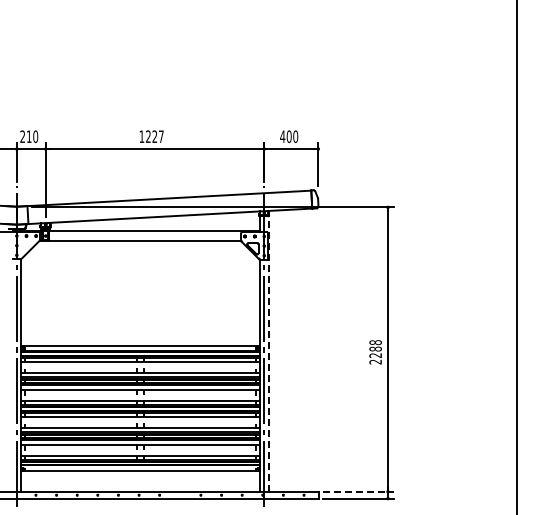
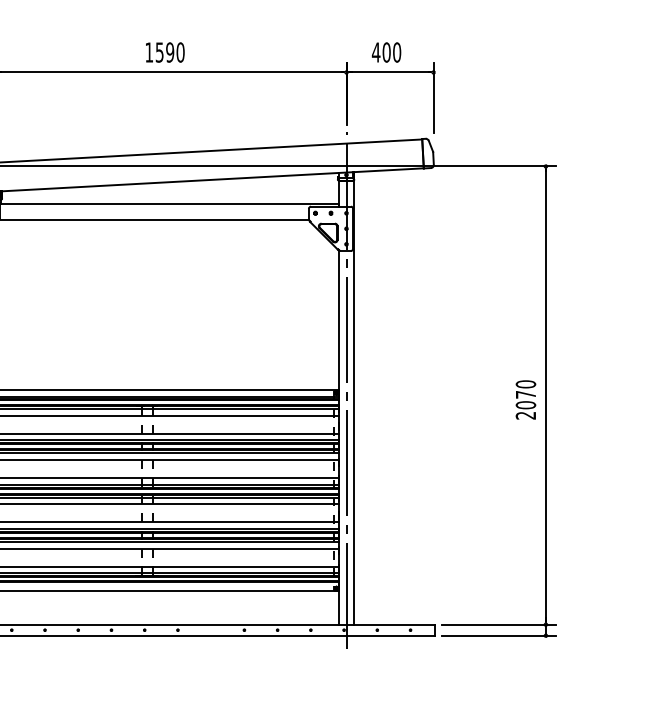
text: (154, 136) -> (169, 52), 1227 -> 1590
text: (375, 349) -> (525, 395), 2288 -> 2070
line: (268, 350) -> (353, 397), dashed -> solid
line: (359, 491) -> (499, 624), dashed -> solid

